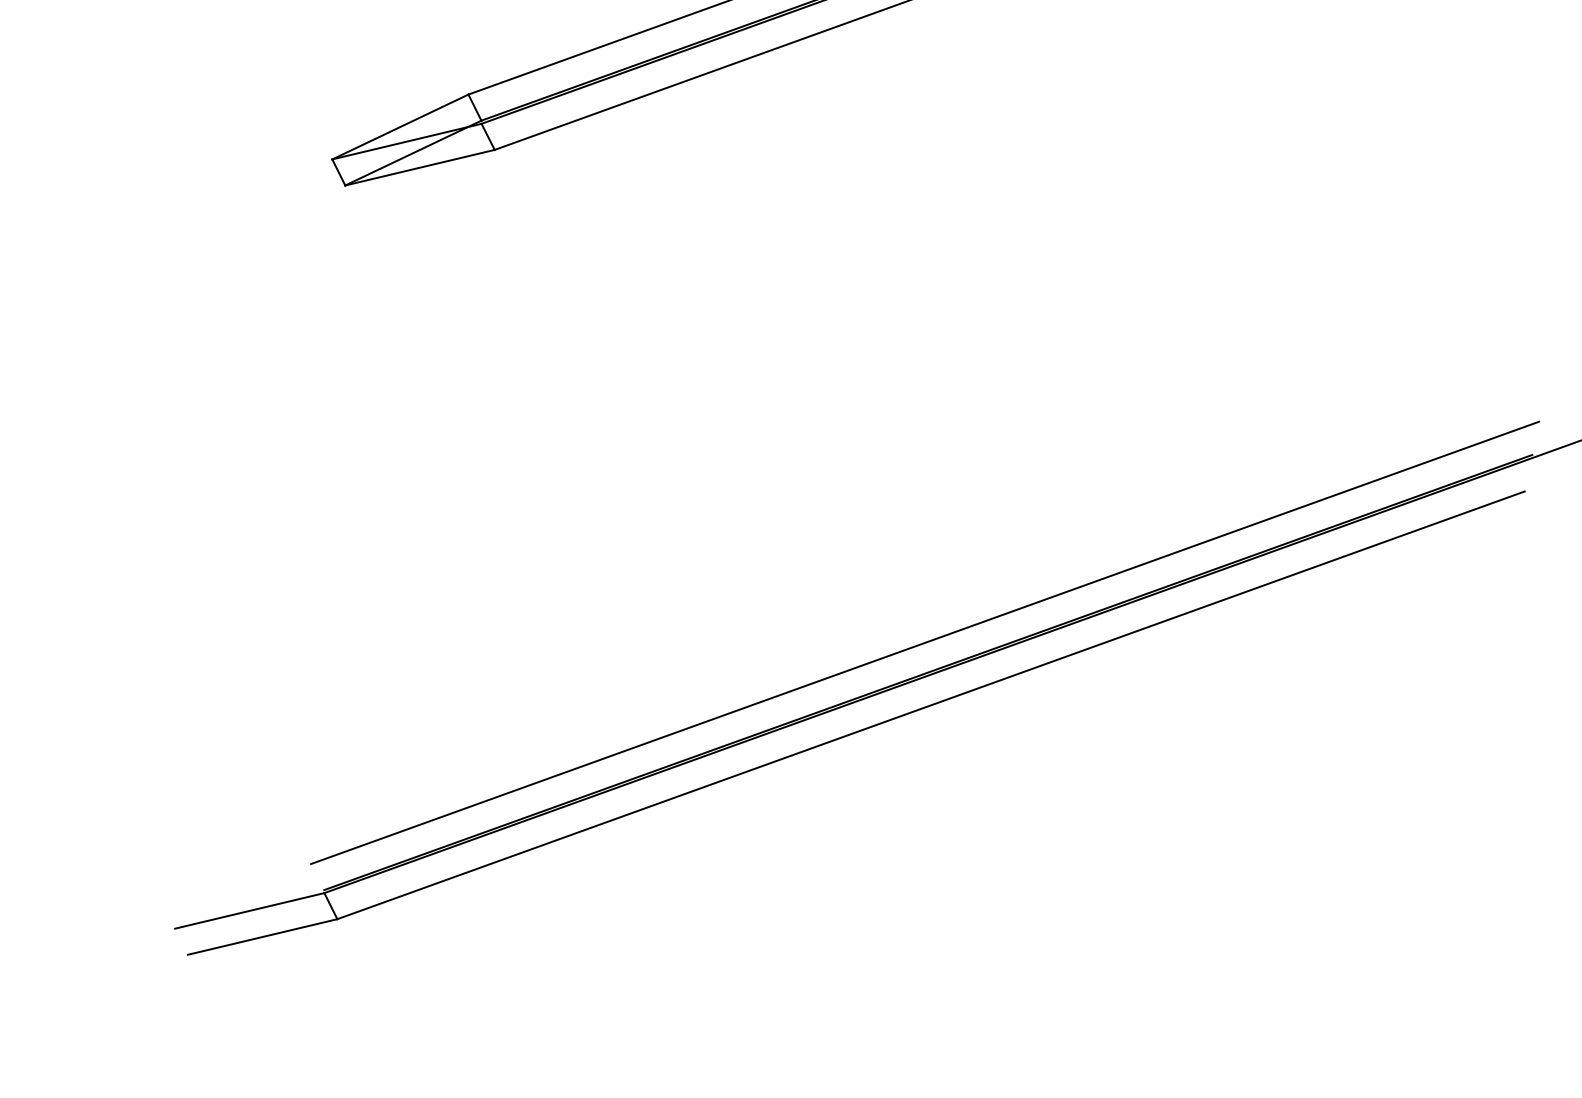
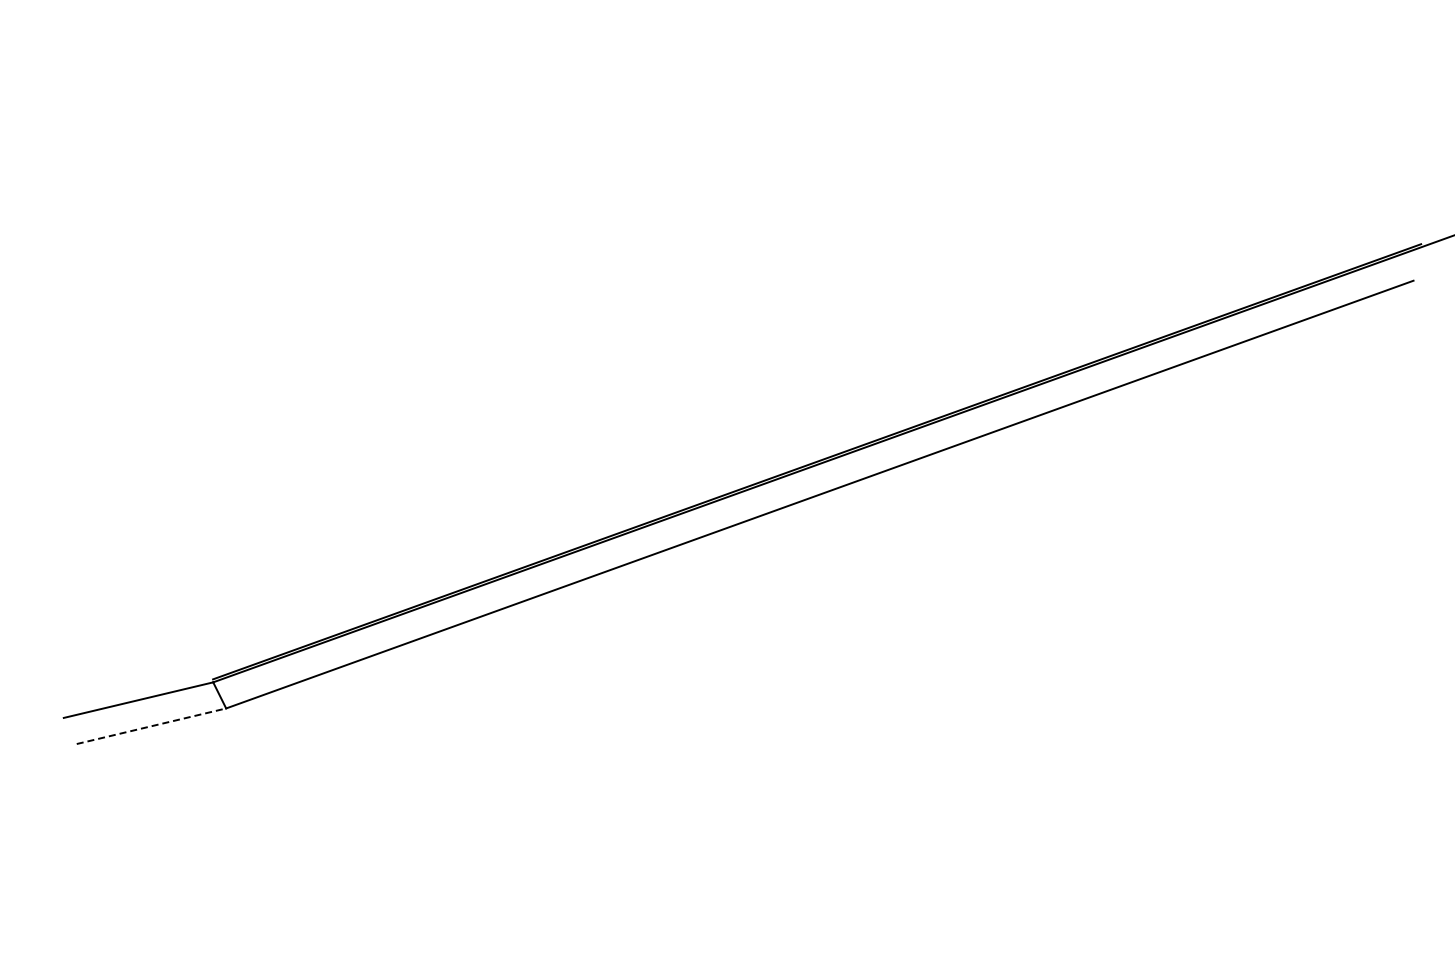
line: (925, 642) -> (814, 431), removed
line: (262, 936) -> (151, 725), solid -> dashed

